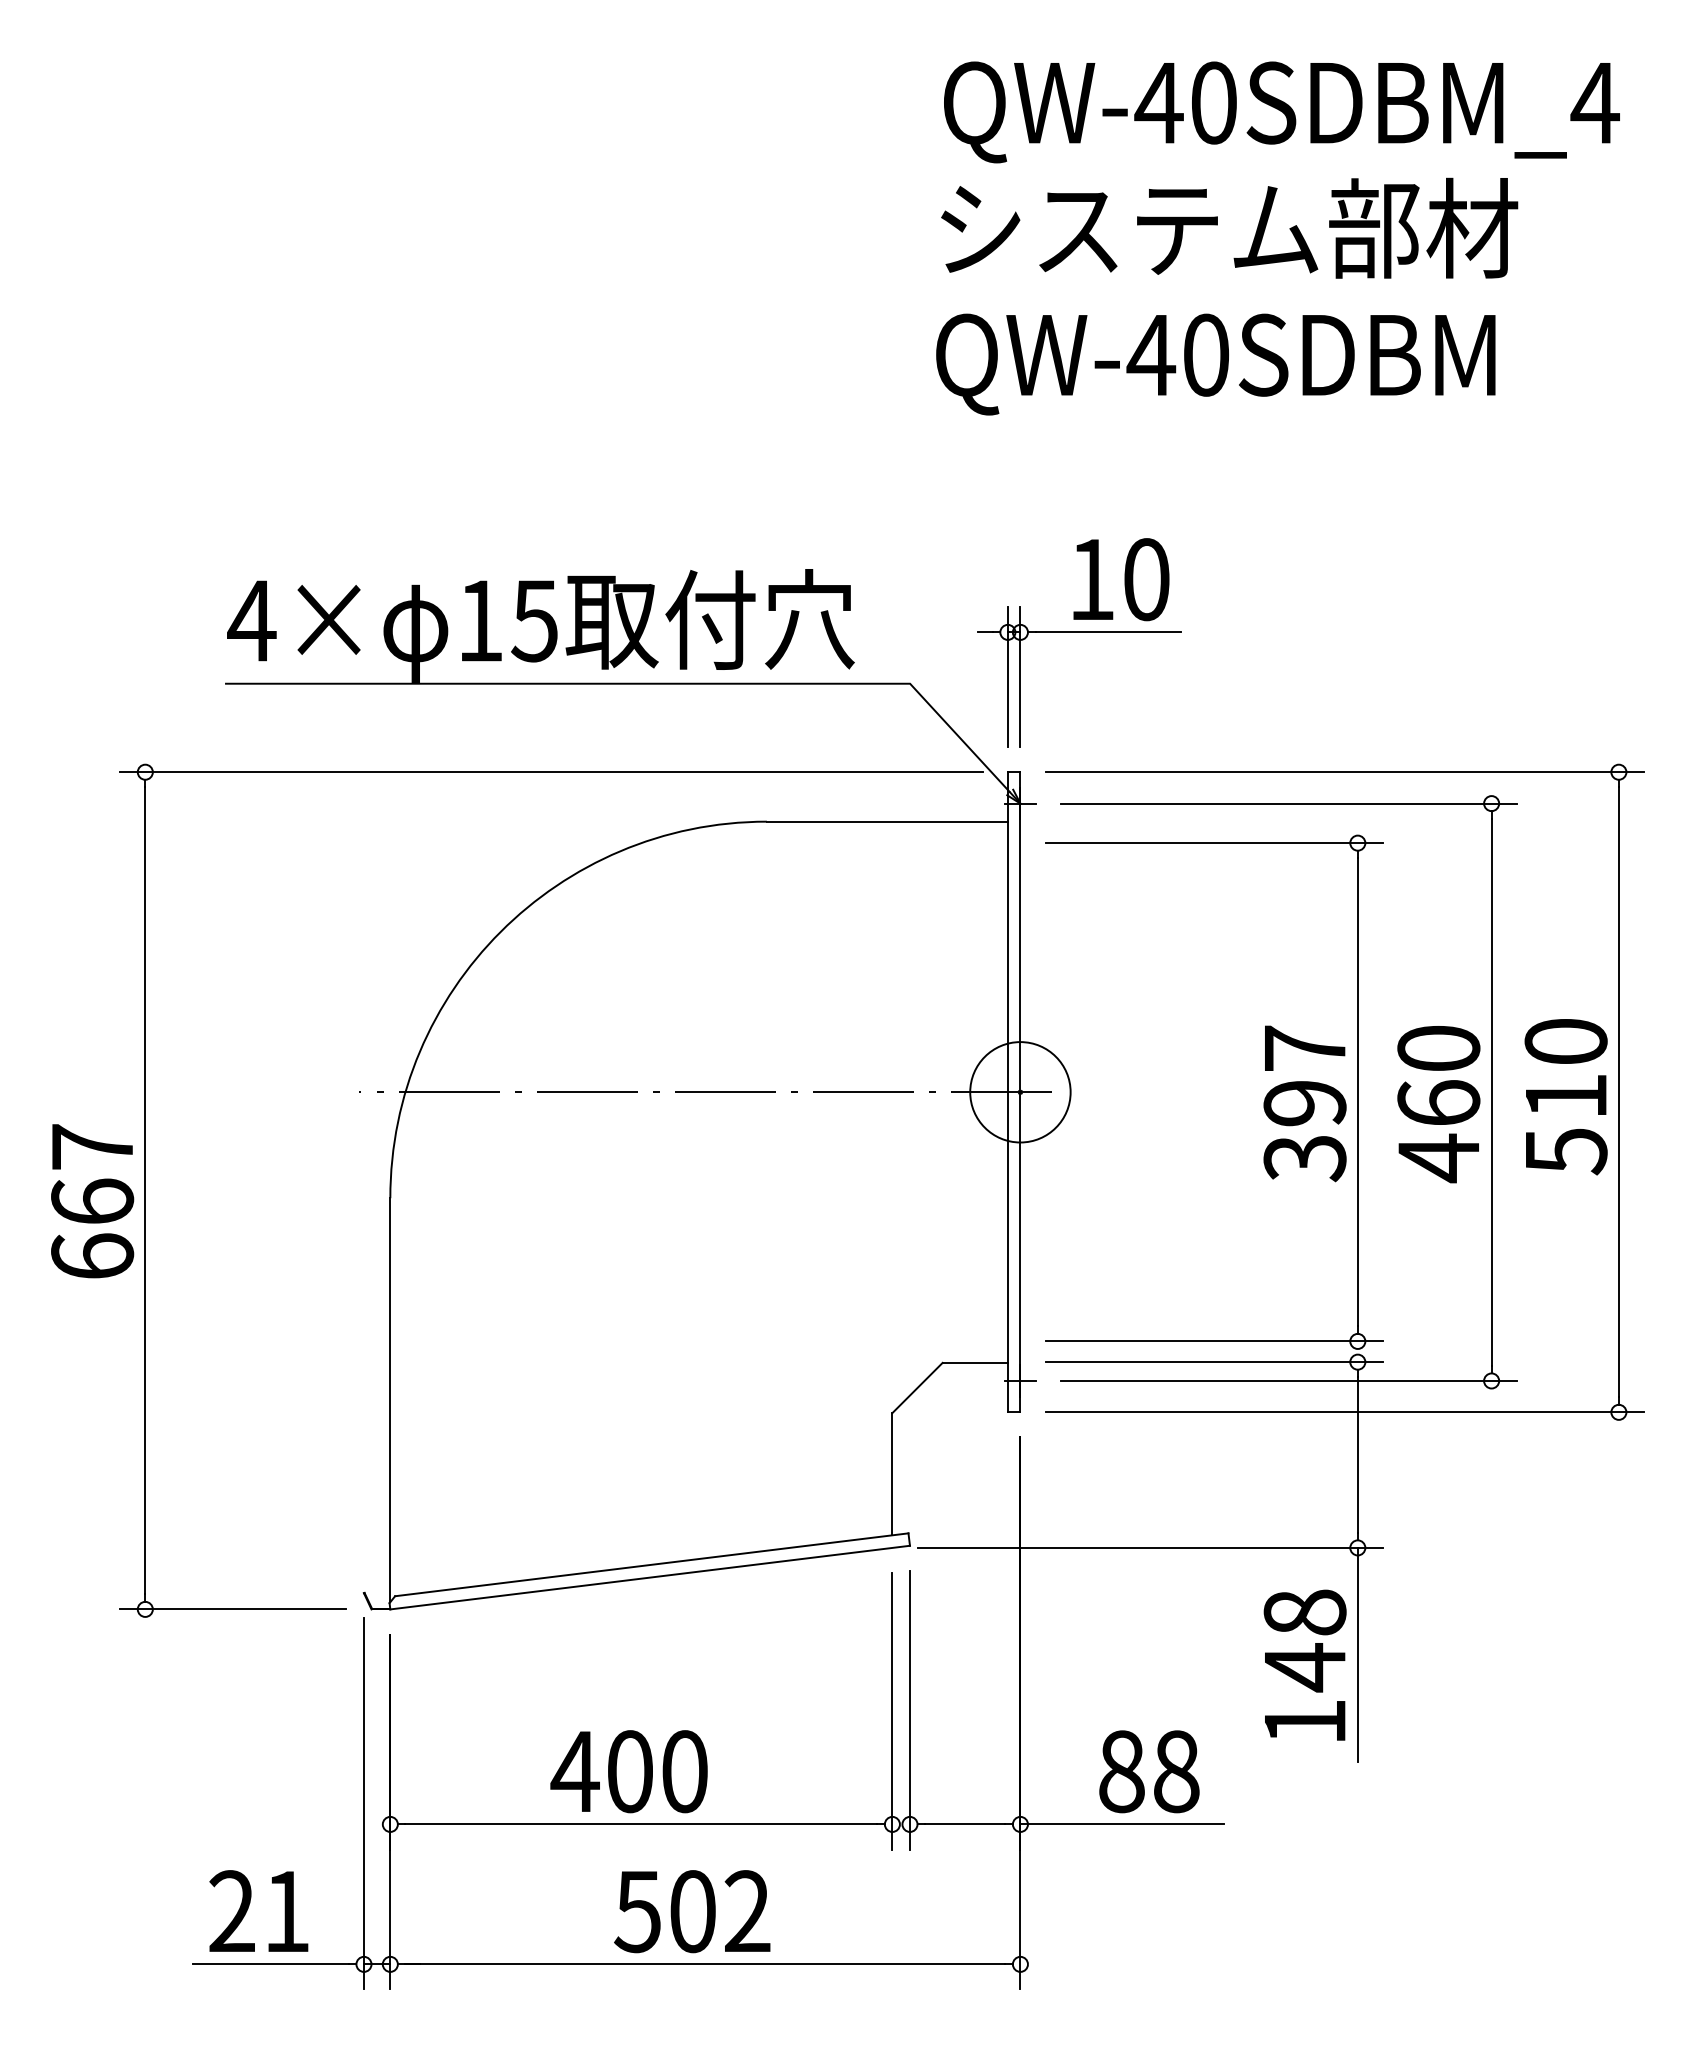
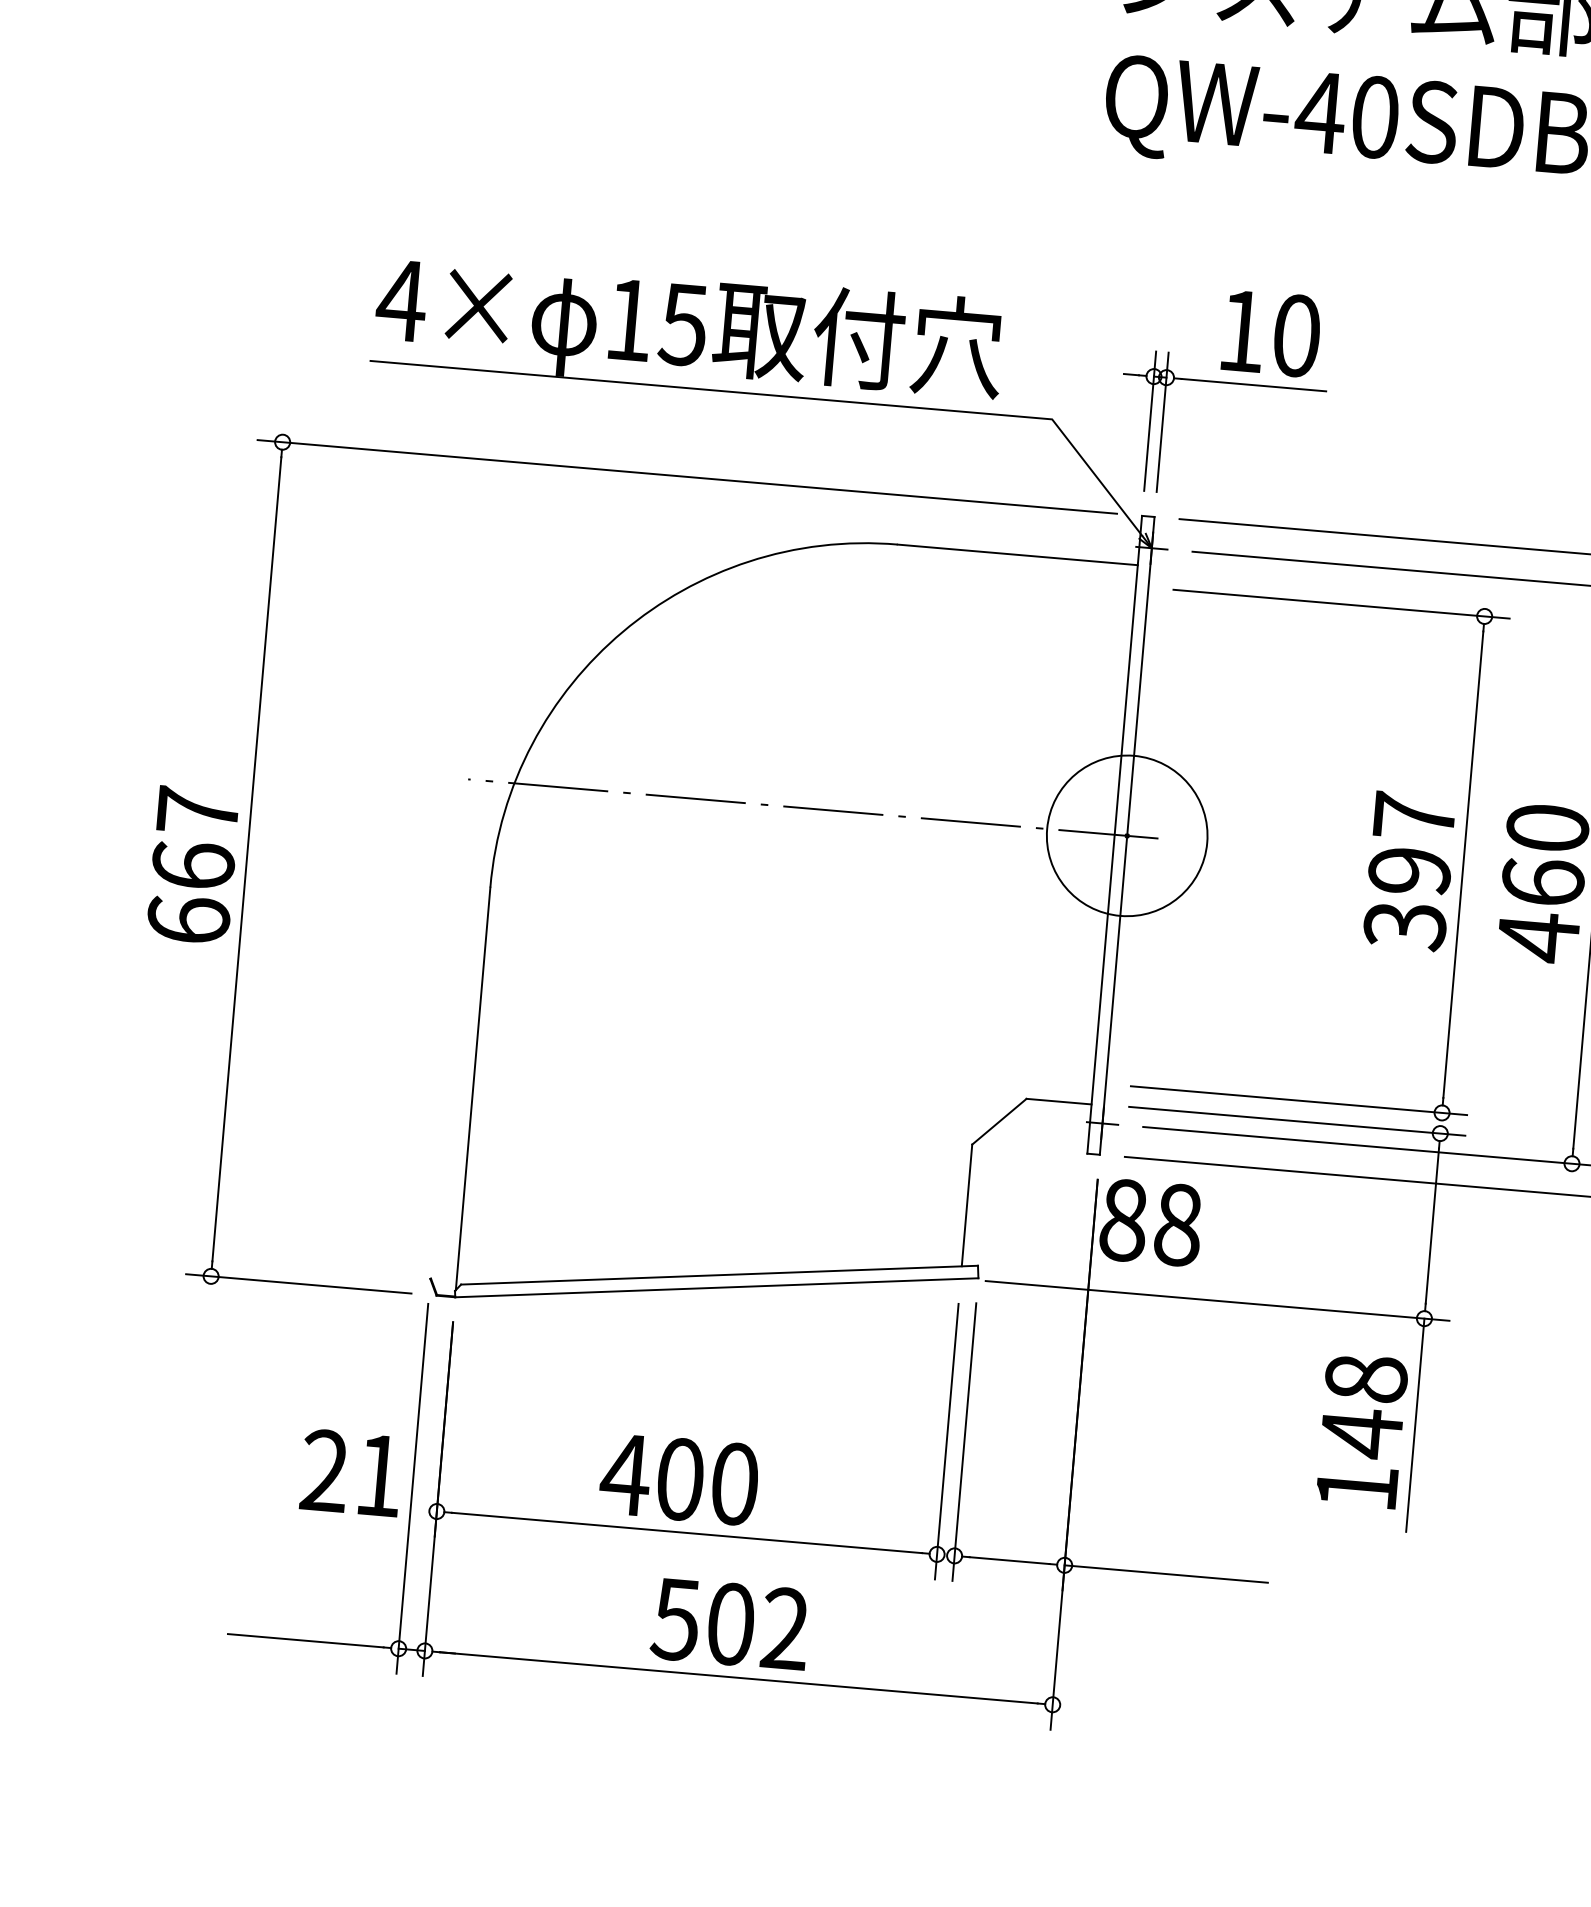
circle: (1020, 1092) -> (1127, 836), size x1.6
text: (1149, 1771) -> (1151, 1222), moved
text: (258, 1910) -> (351, 1472), moved

